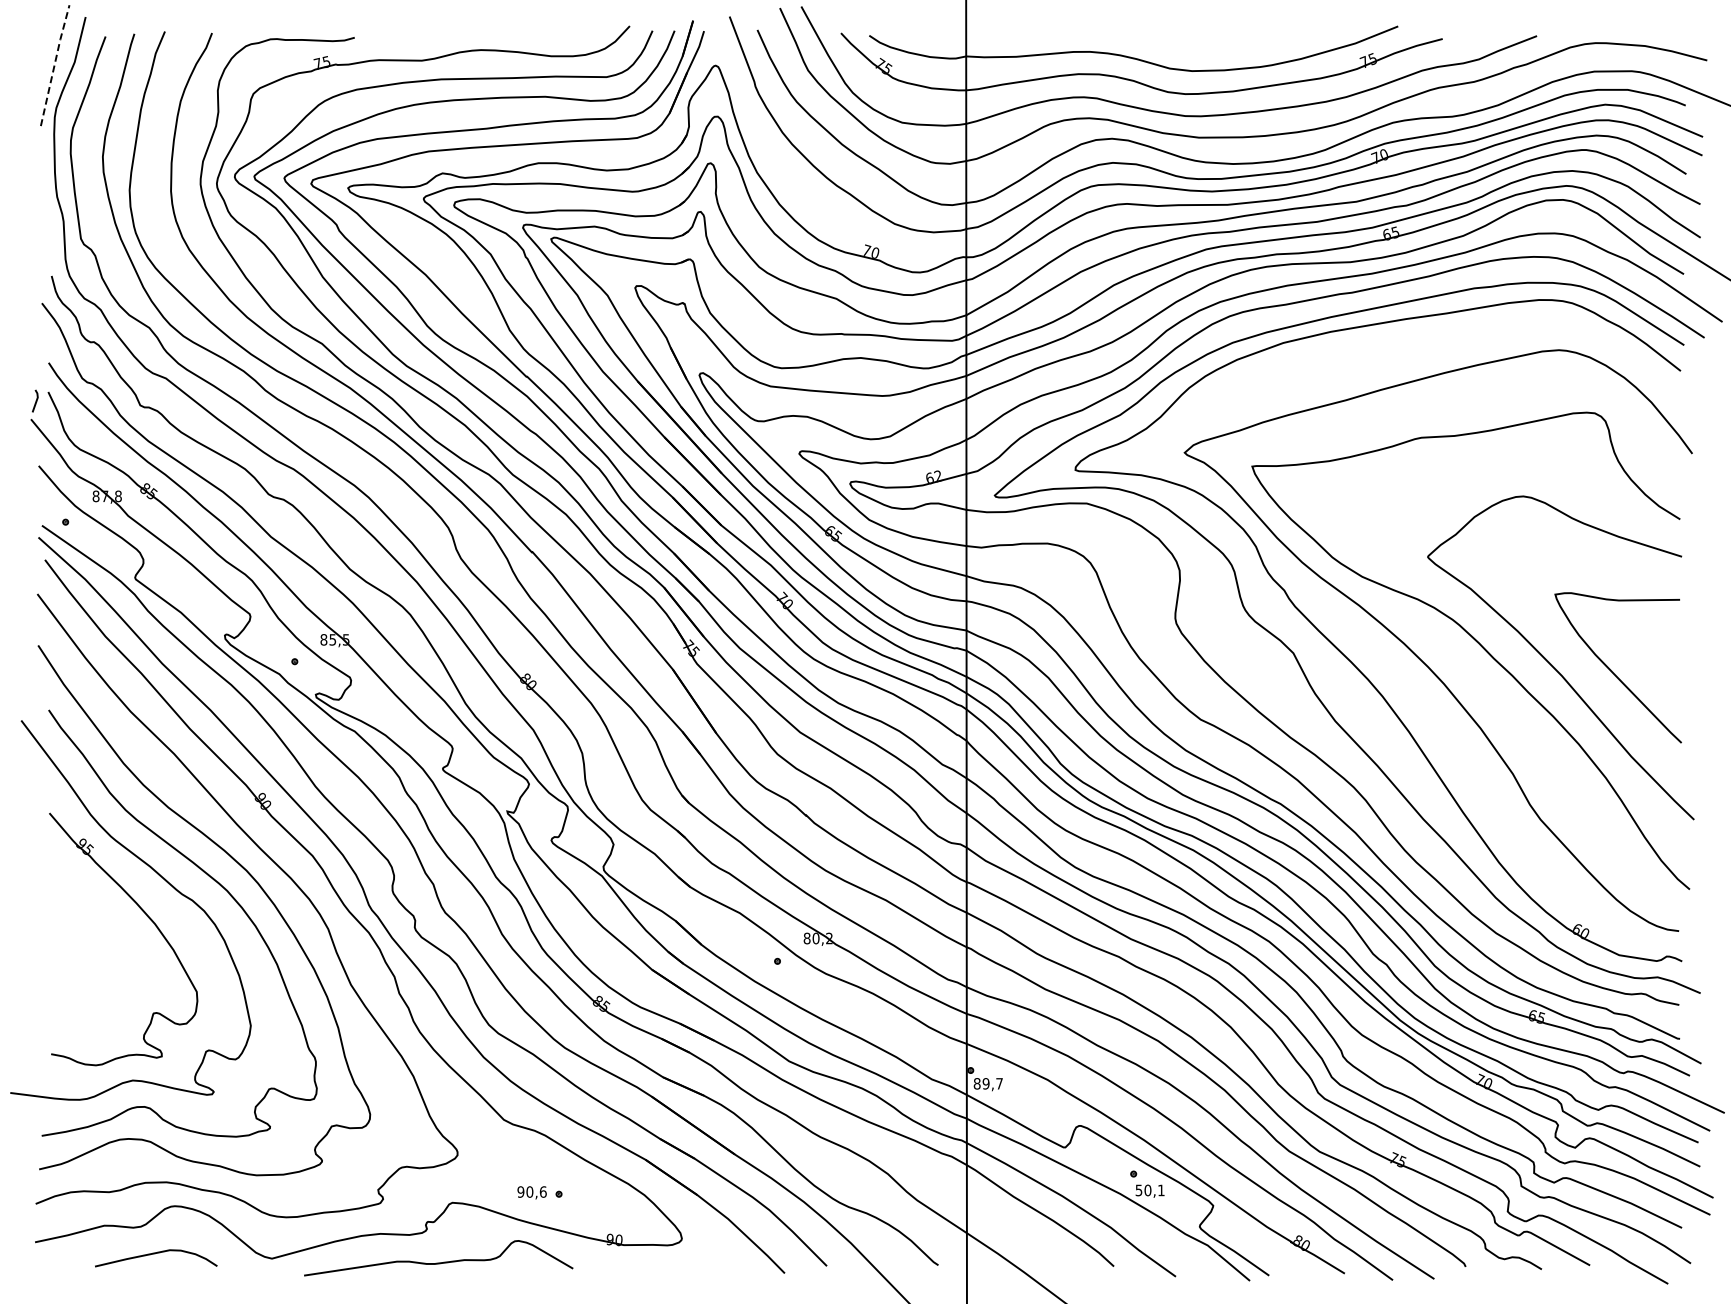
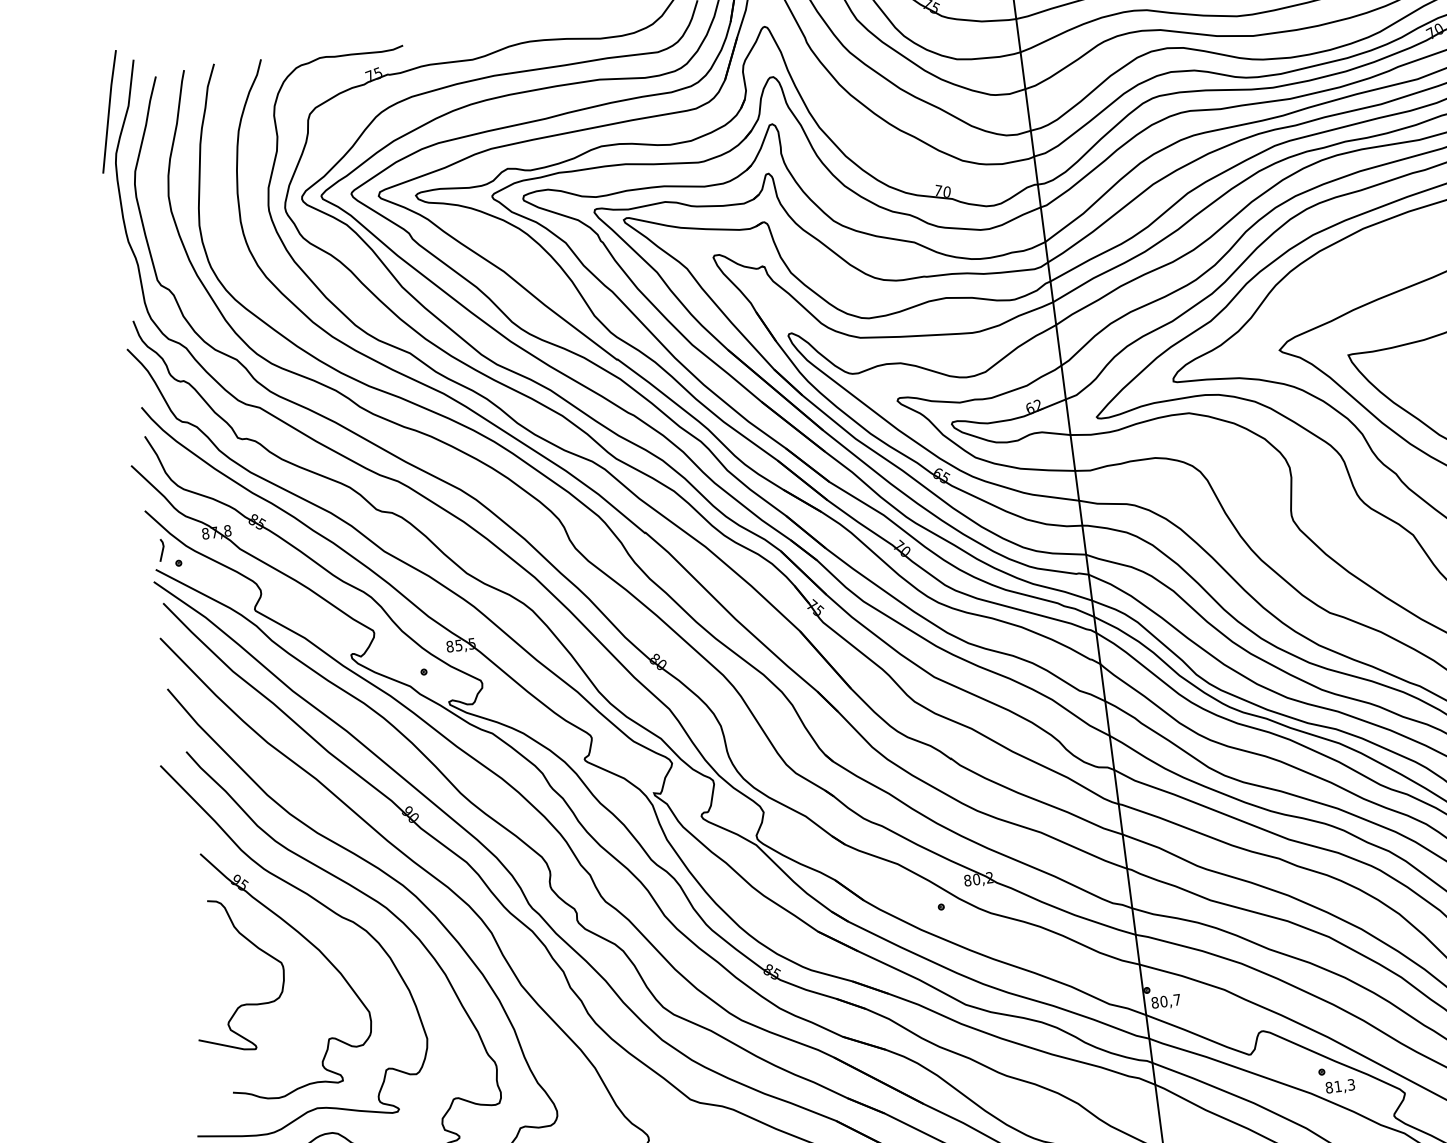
line: (54, 64) -> (108, 110), dashed -> solid
line: (35, 400) -> (161, 549), moved
curve: (72, 967) -> (242, 1003), added
text: (985, 1083) -> (1163, 1001), 89,7 -> 80,7
text: (1149, 1190) -> (1339, 1086), 50,1 -> 81,3

